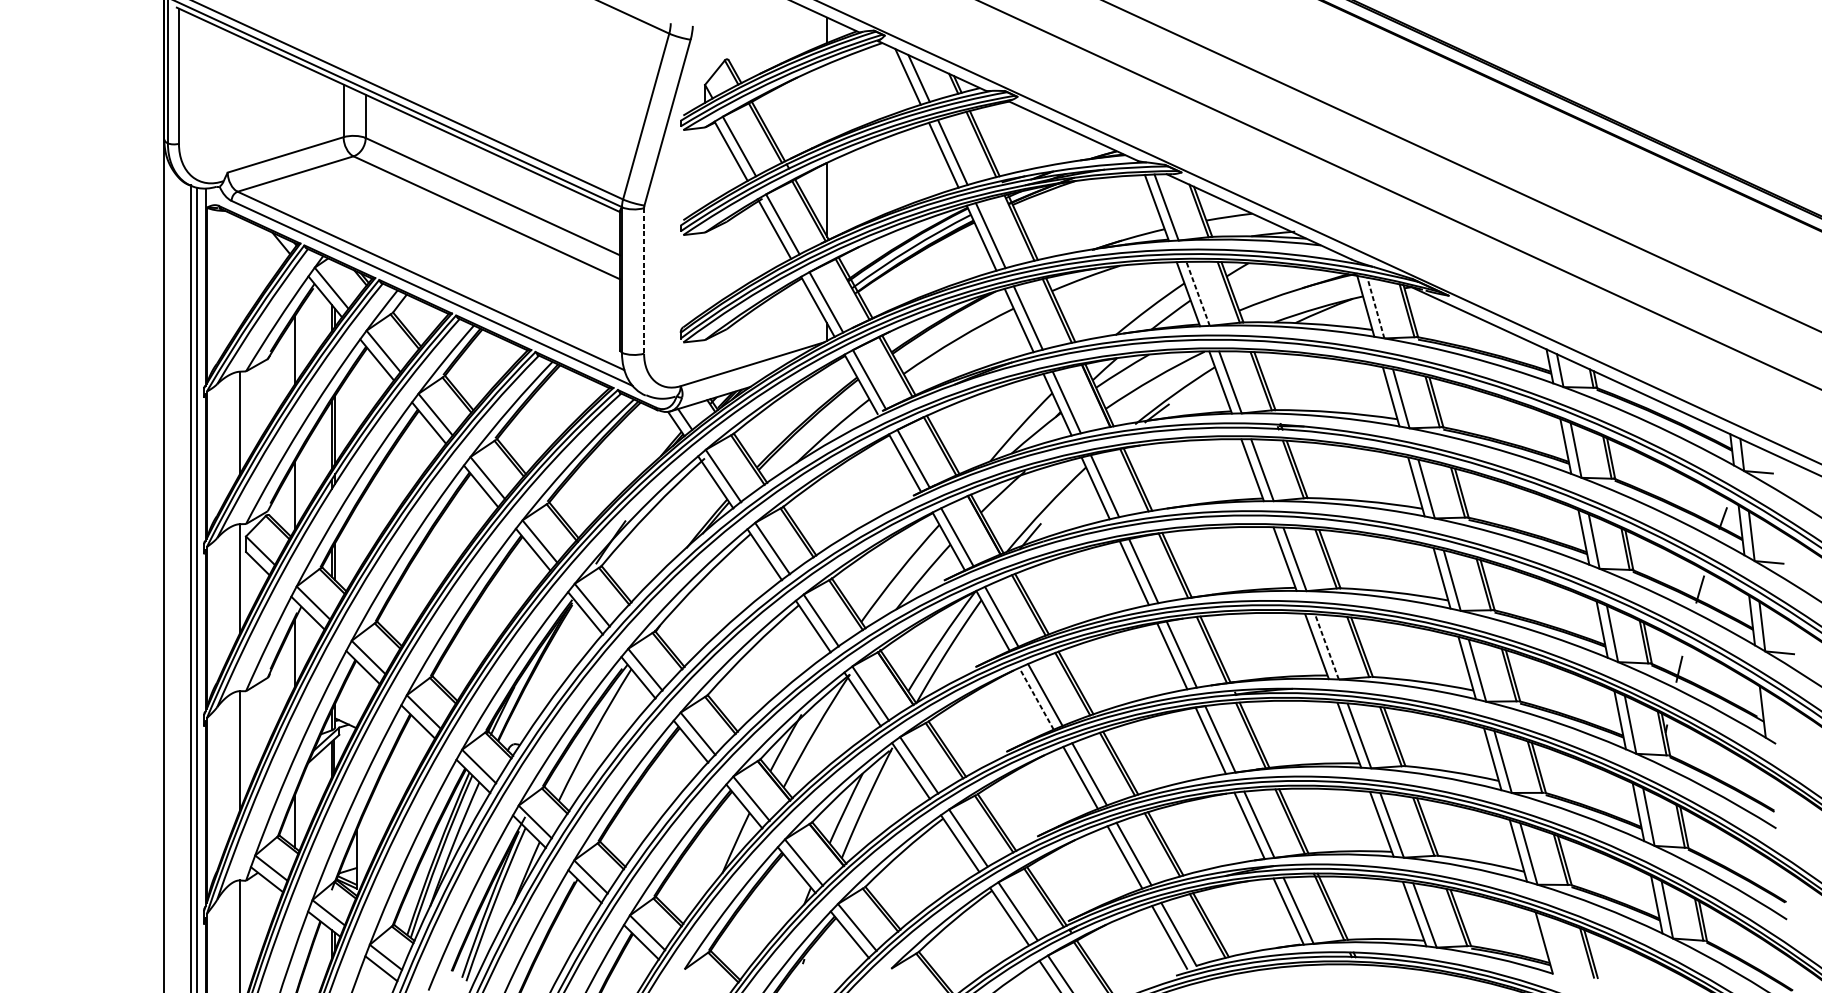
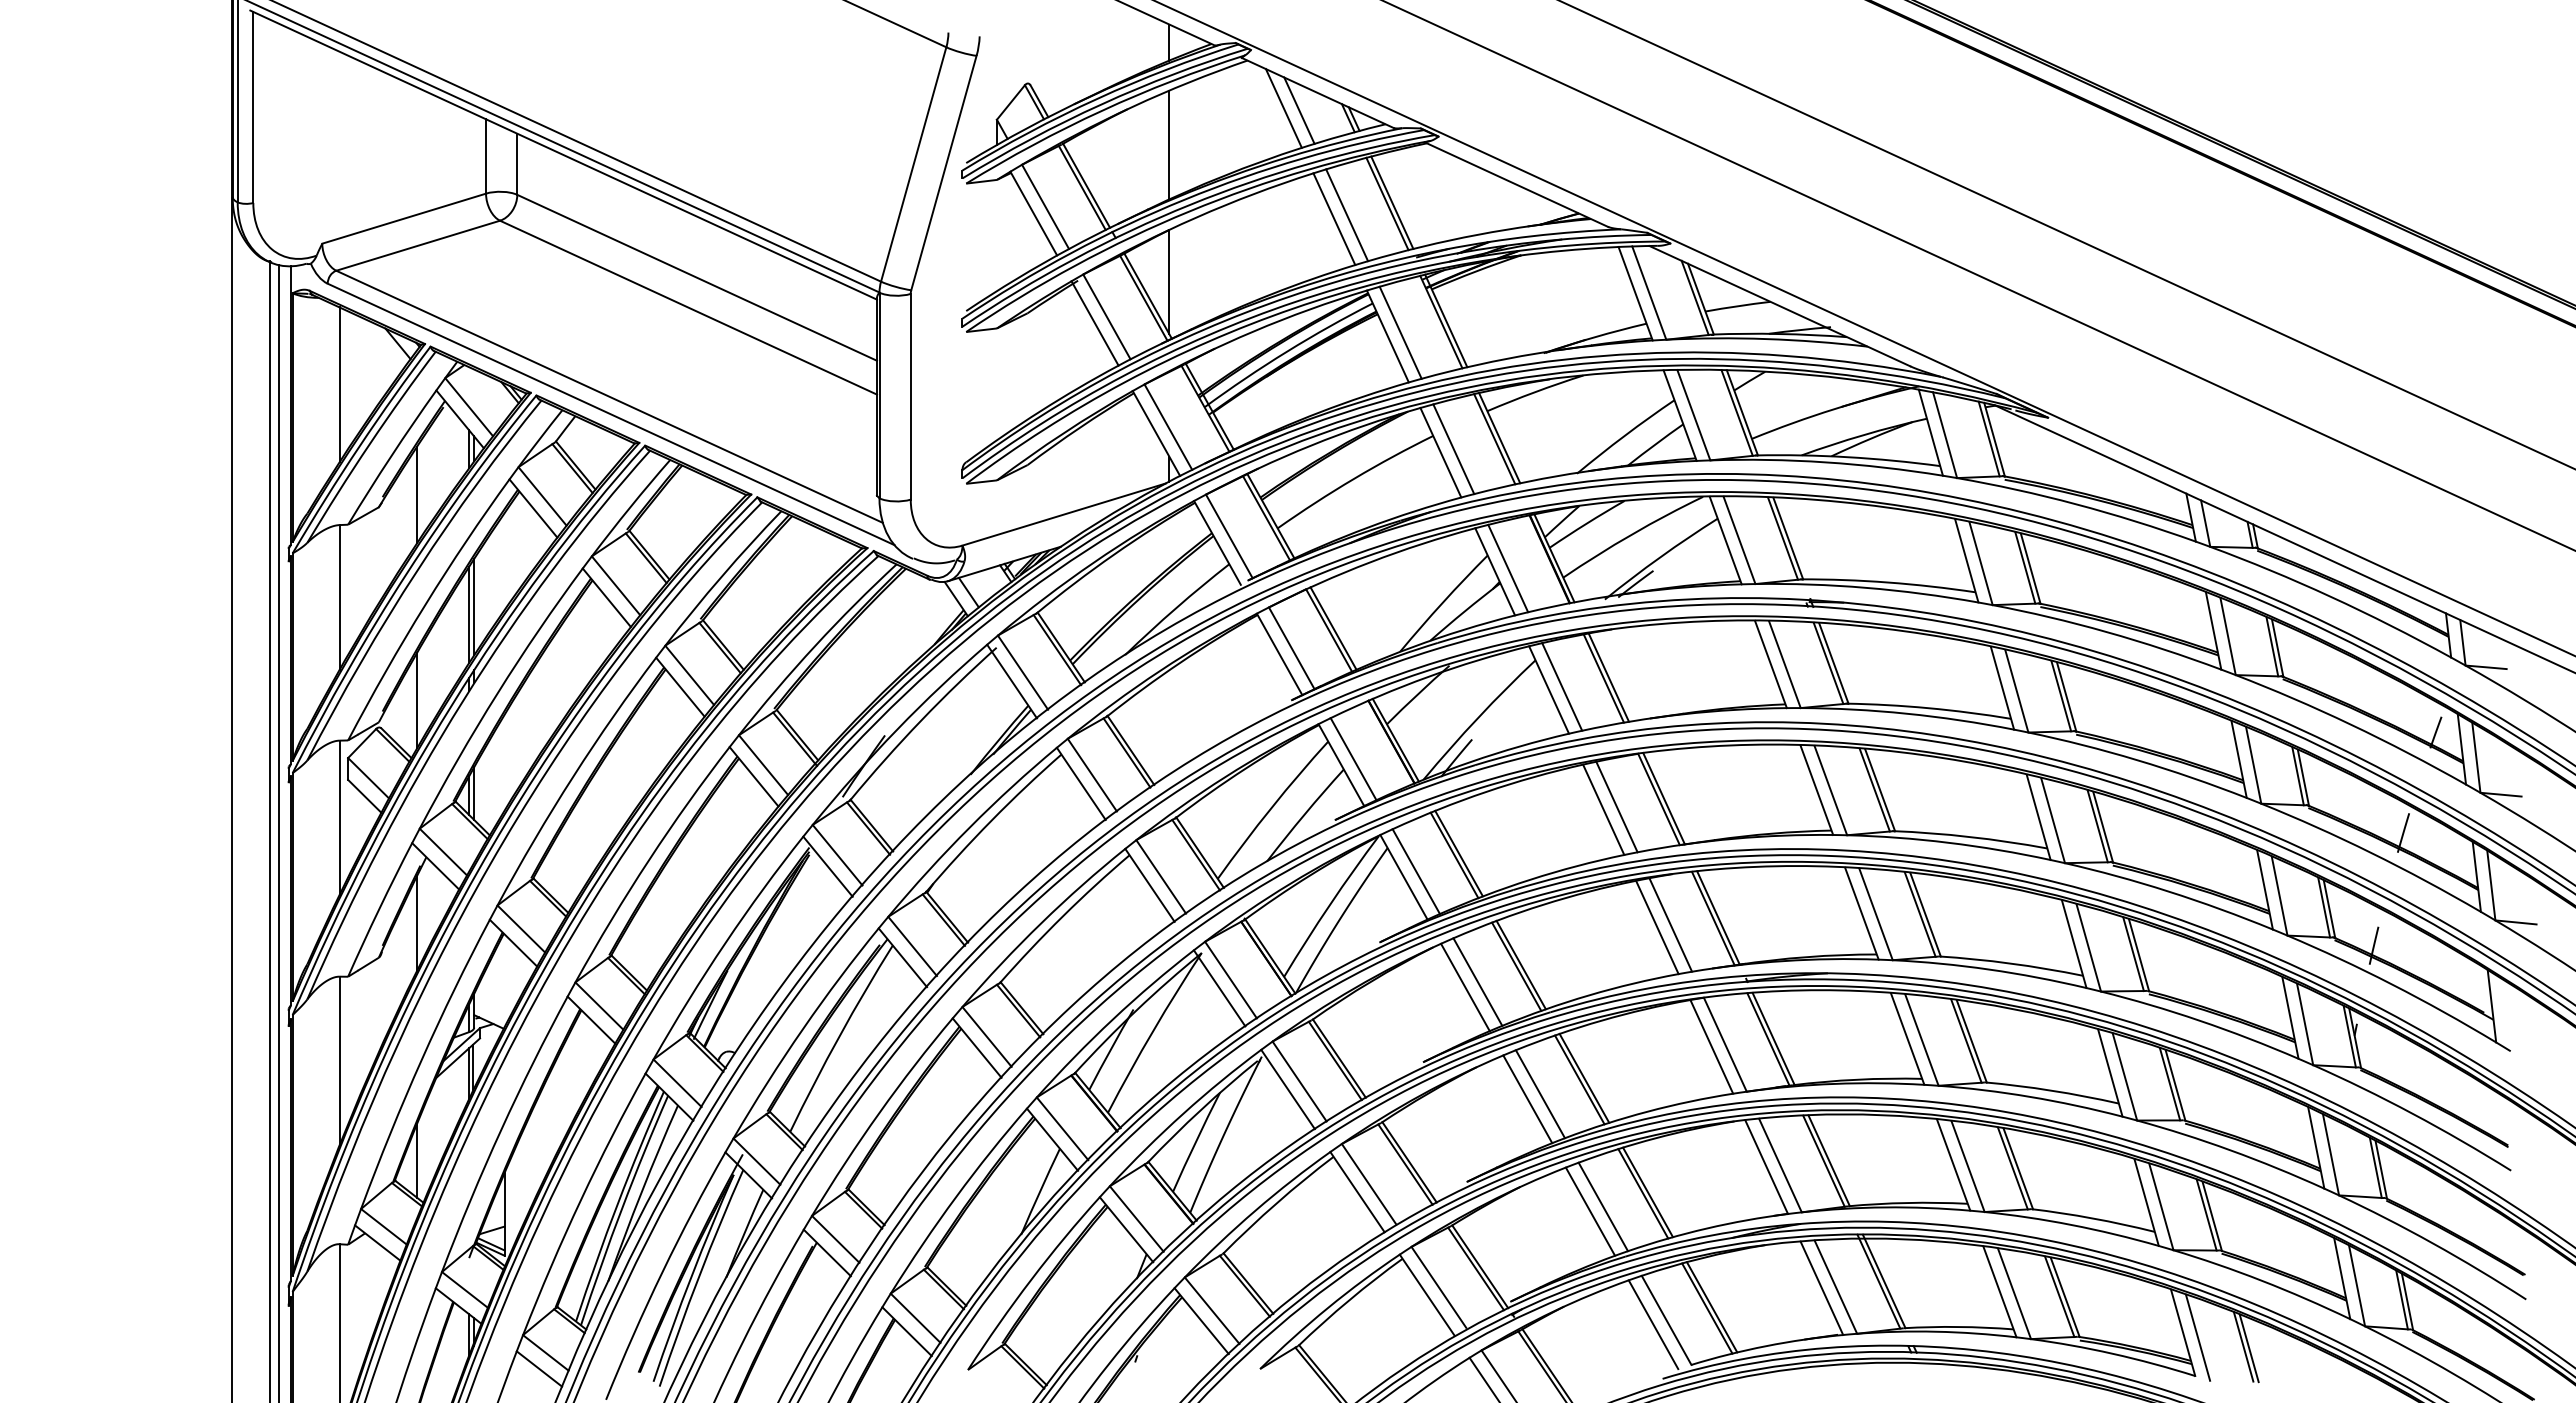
line: (827, 102) -> (1169, 144), added
line: (239, 272) -> (339, 384), added
line: (643, 280) -> (910, 396), dashed -> solid
line: (1197, 293) -> (1693, 414), dashed -> solid
line: (1376, 308) -> (1945, 435), dashed -> solid
line: (1327, 647) -> (1876, 914), dashed -> solid
line: (1036, 698) -> (1465, 987), dashed -> solid
line: (1554, 946) -> (2197, 1337), added

